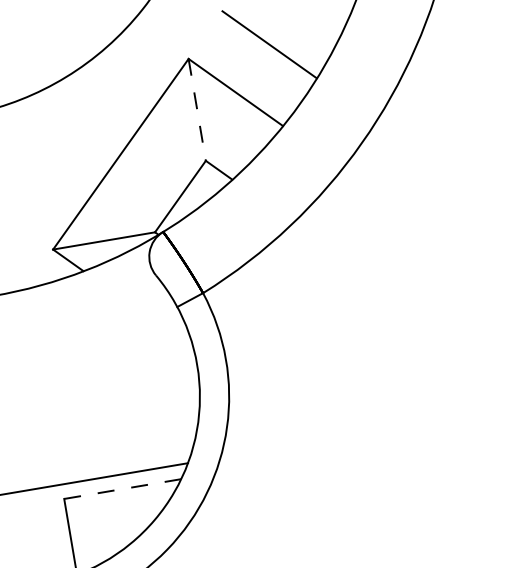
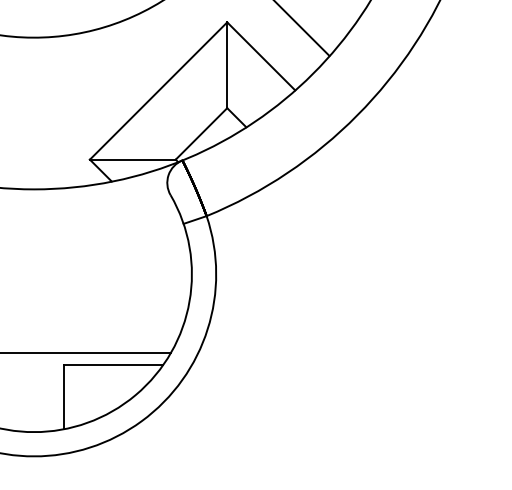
line: (197, 110) -> (227, 65), dashed -> solid
line: (123, 489) -> (114, 365), dashed -> solid

